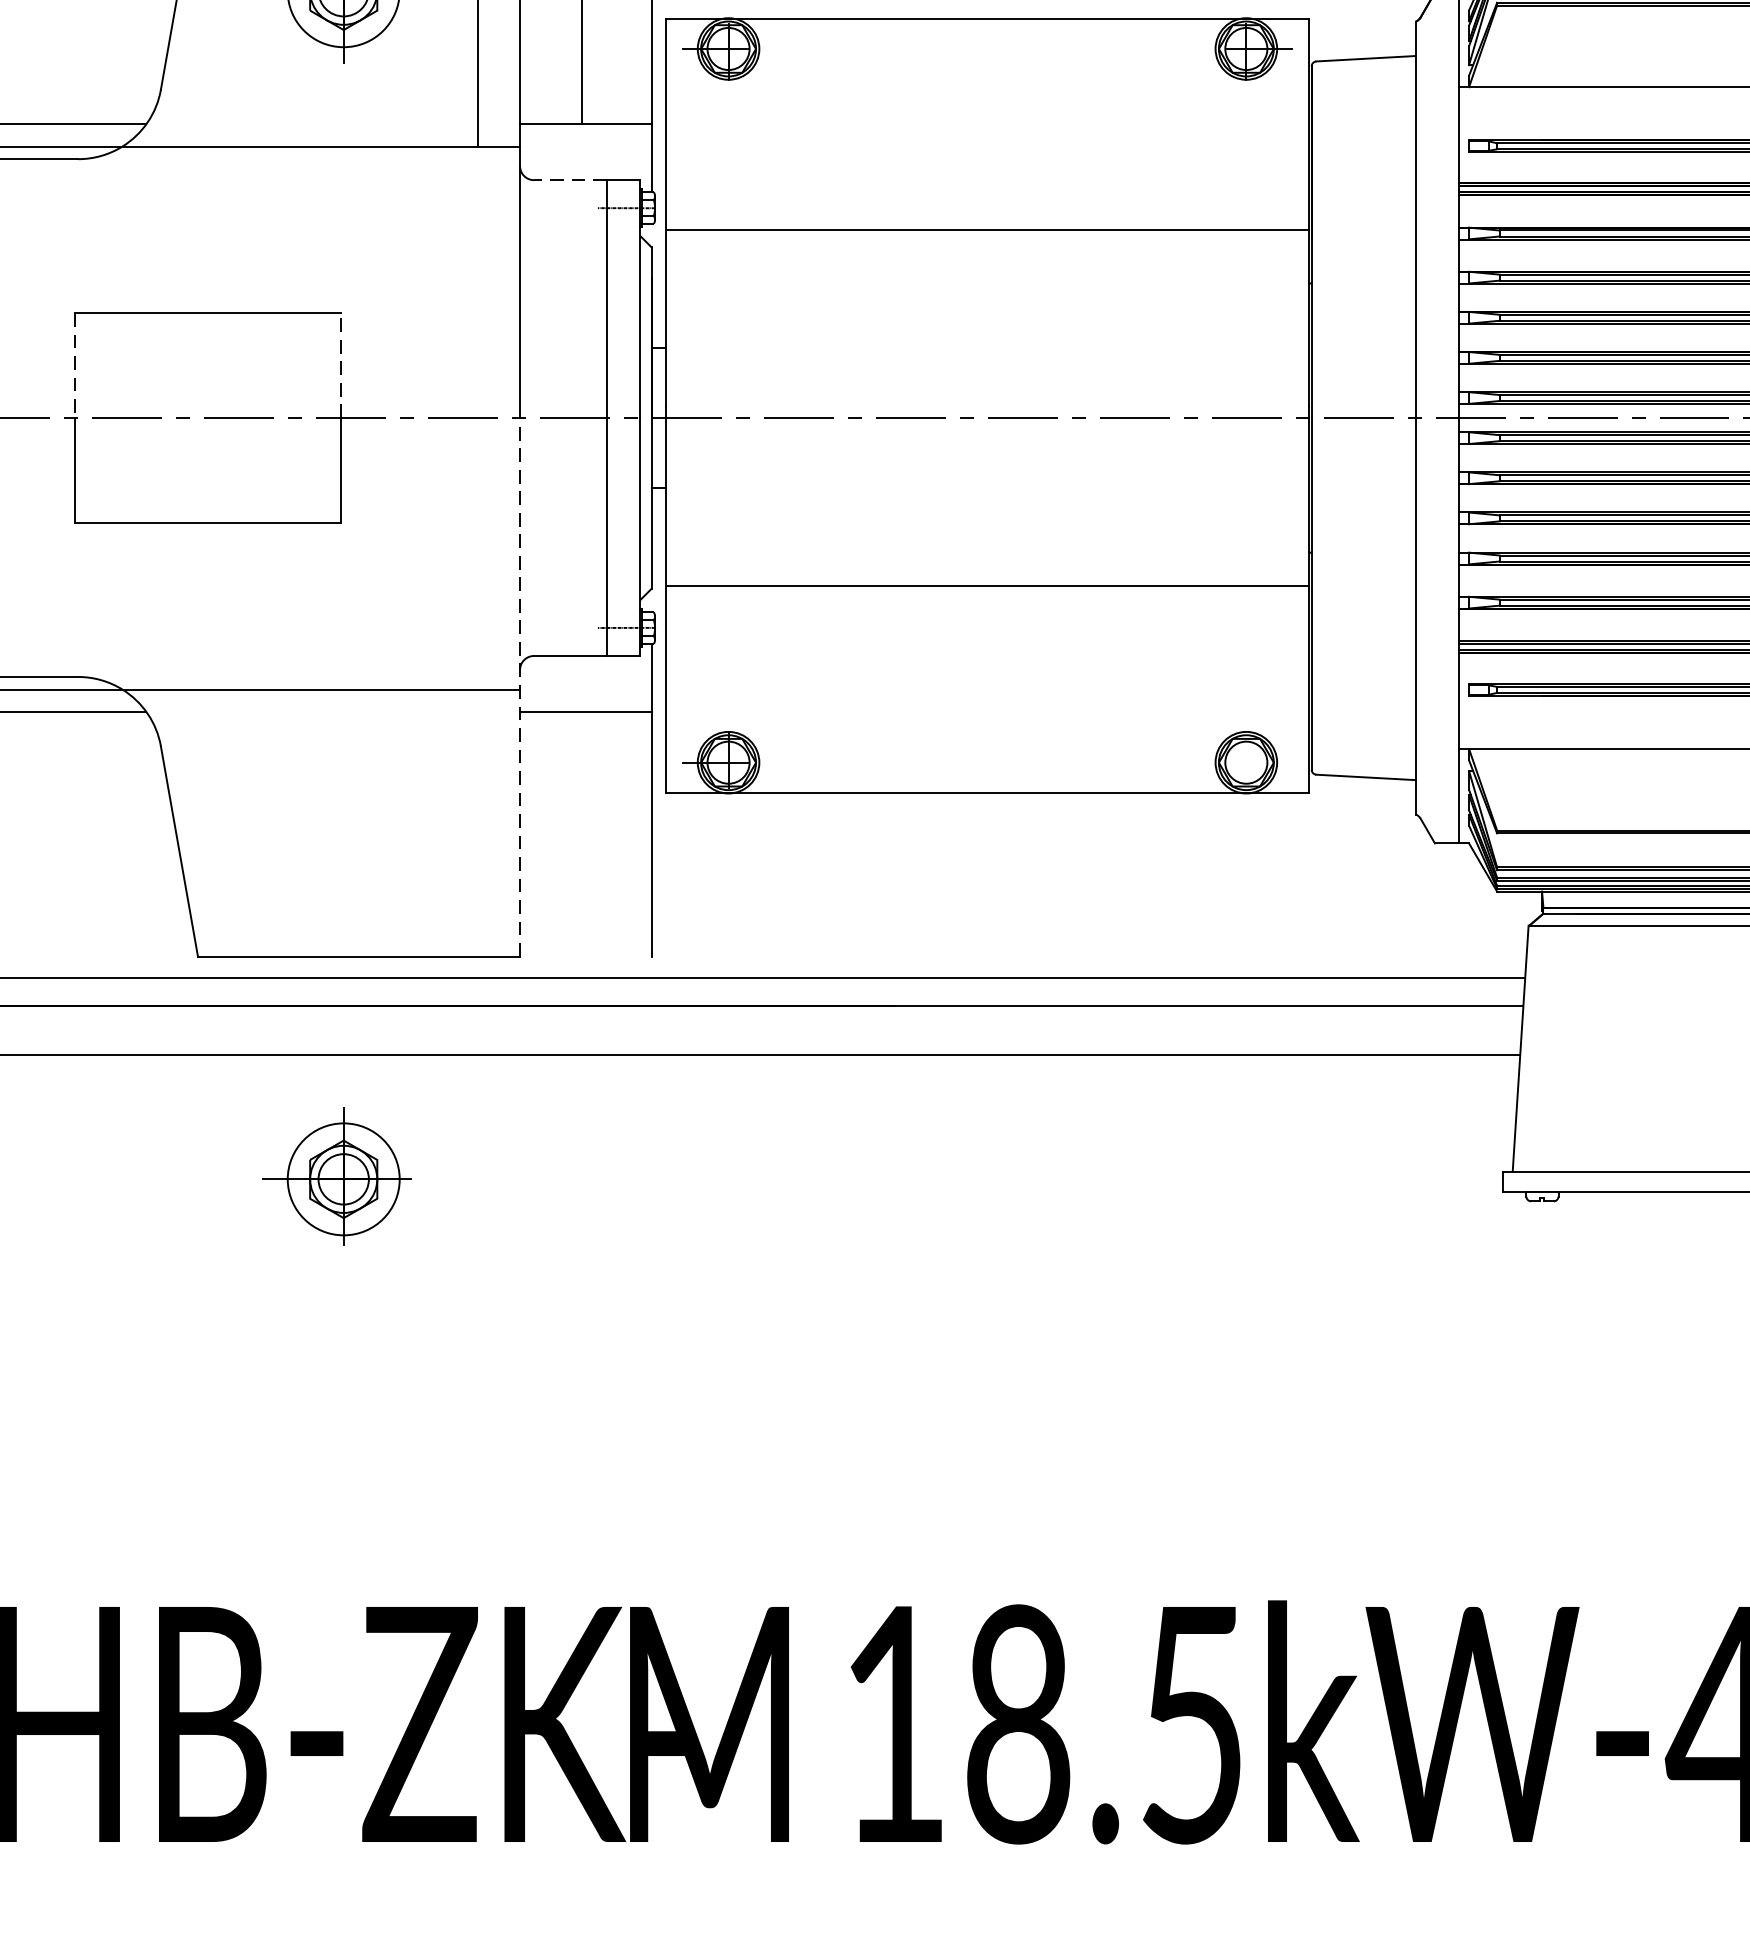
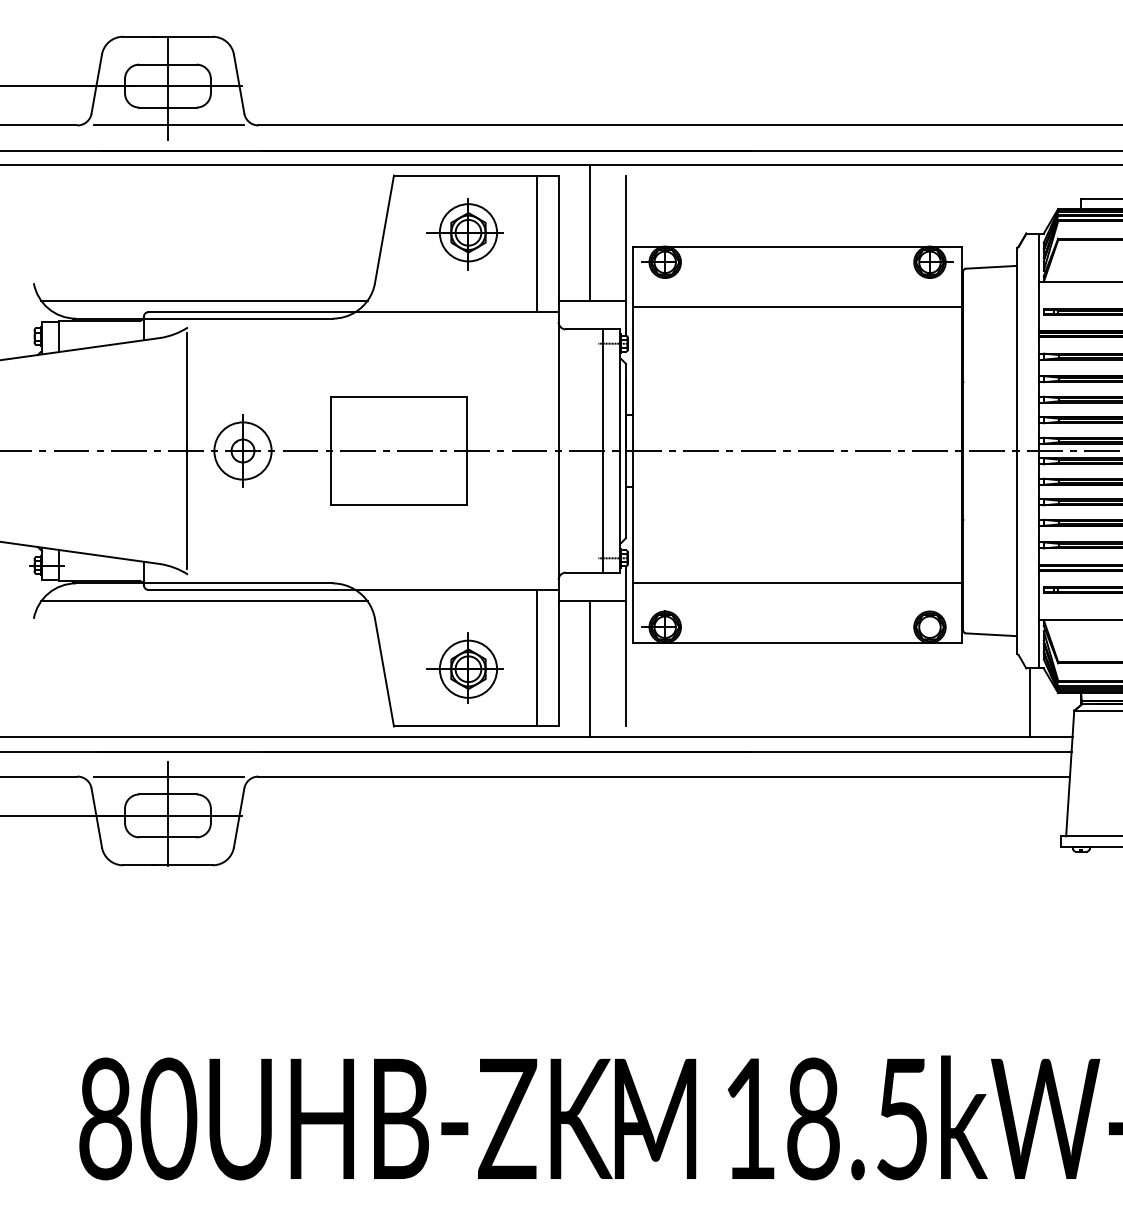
line: (570, 180) -> (584, 329), dashed -> solid
line: (987, 229) -> (797, 306), moved
line: (75, 366) -> (331, 424), dashed -> solid
line: (341, 366) -> (467, 424), dashed -> solid
line: (987, 585) -> (797, 582), moved
line: (519, 686) -> (558, 588), dashed -> solid
line: (478, 821) -> (537, 657), added
line: (582, 845) -> (590, 669), added
line: (1442, 909) -> (1030, 702), added
part: (335, 1175) -> (464, 667), moved

